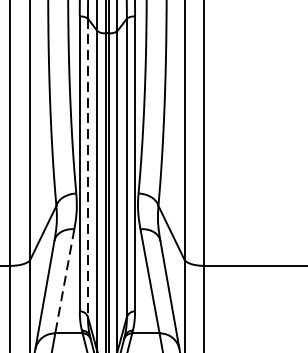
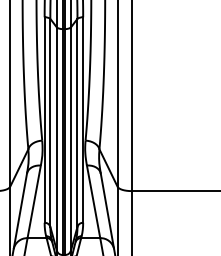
line: (88, 168) -> (50, 123), dashed -> solid
line: (65, 280) -> (34, 201), dashed -> solid

